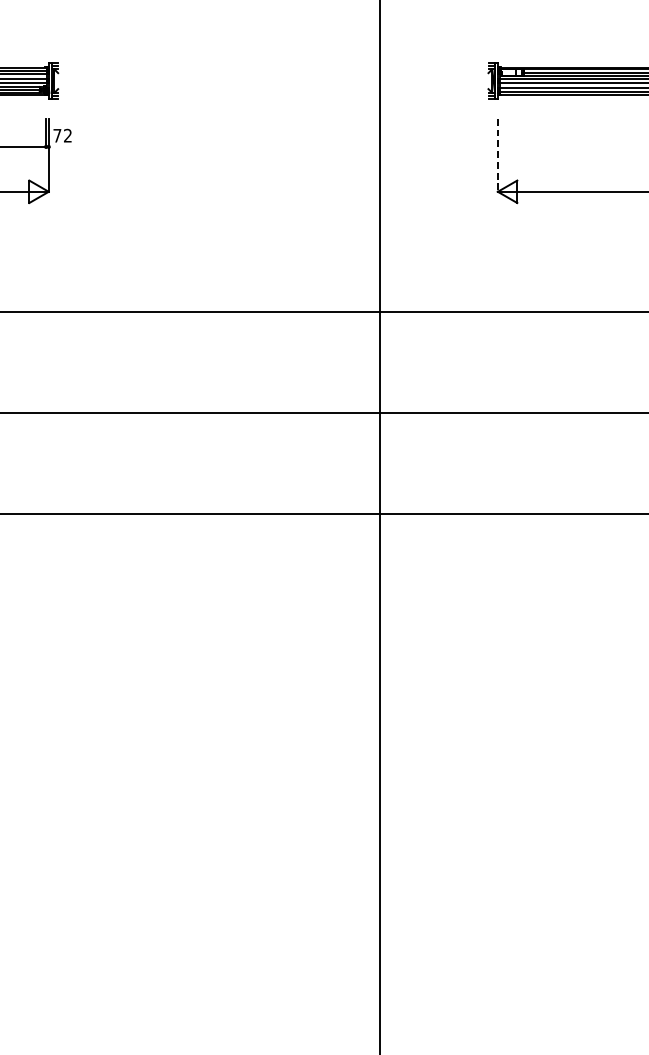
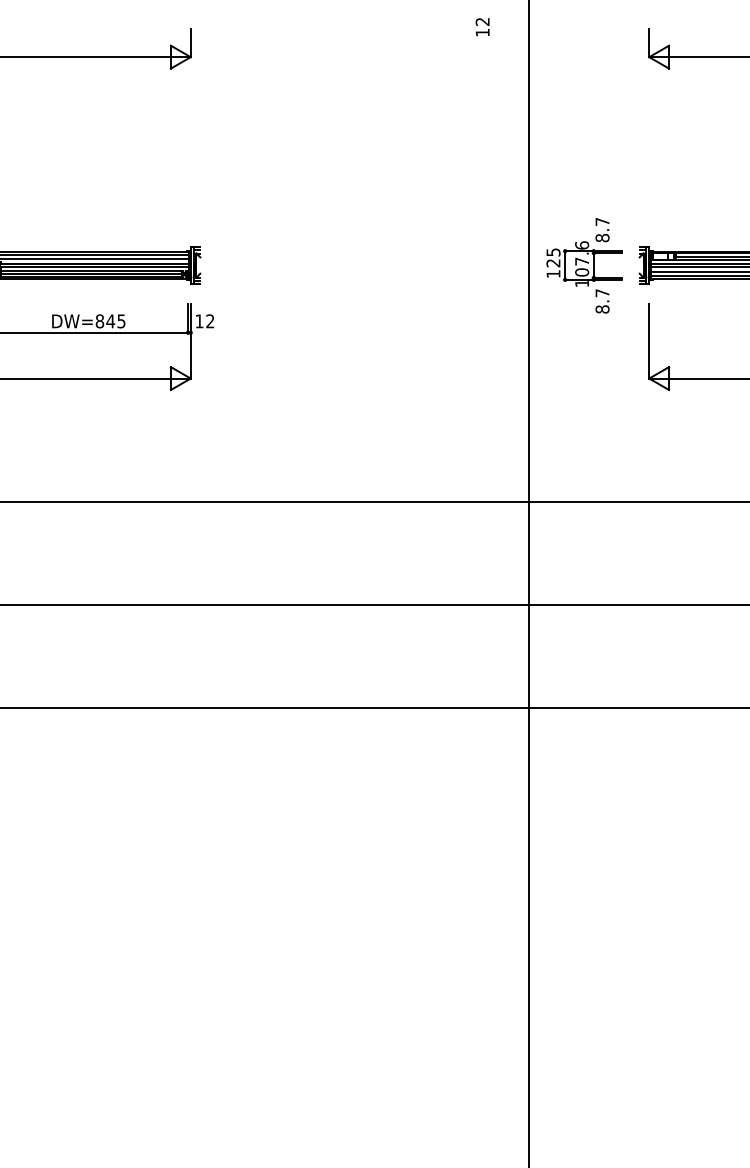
part: (434, 81) -> (584, 265), added
text: (57, 135) -> (199, 321), 72 -> 12
line: (498, 155) -> (649, 341), dashed -> solid

